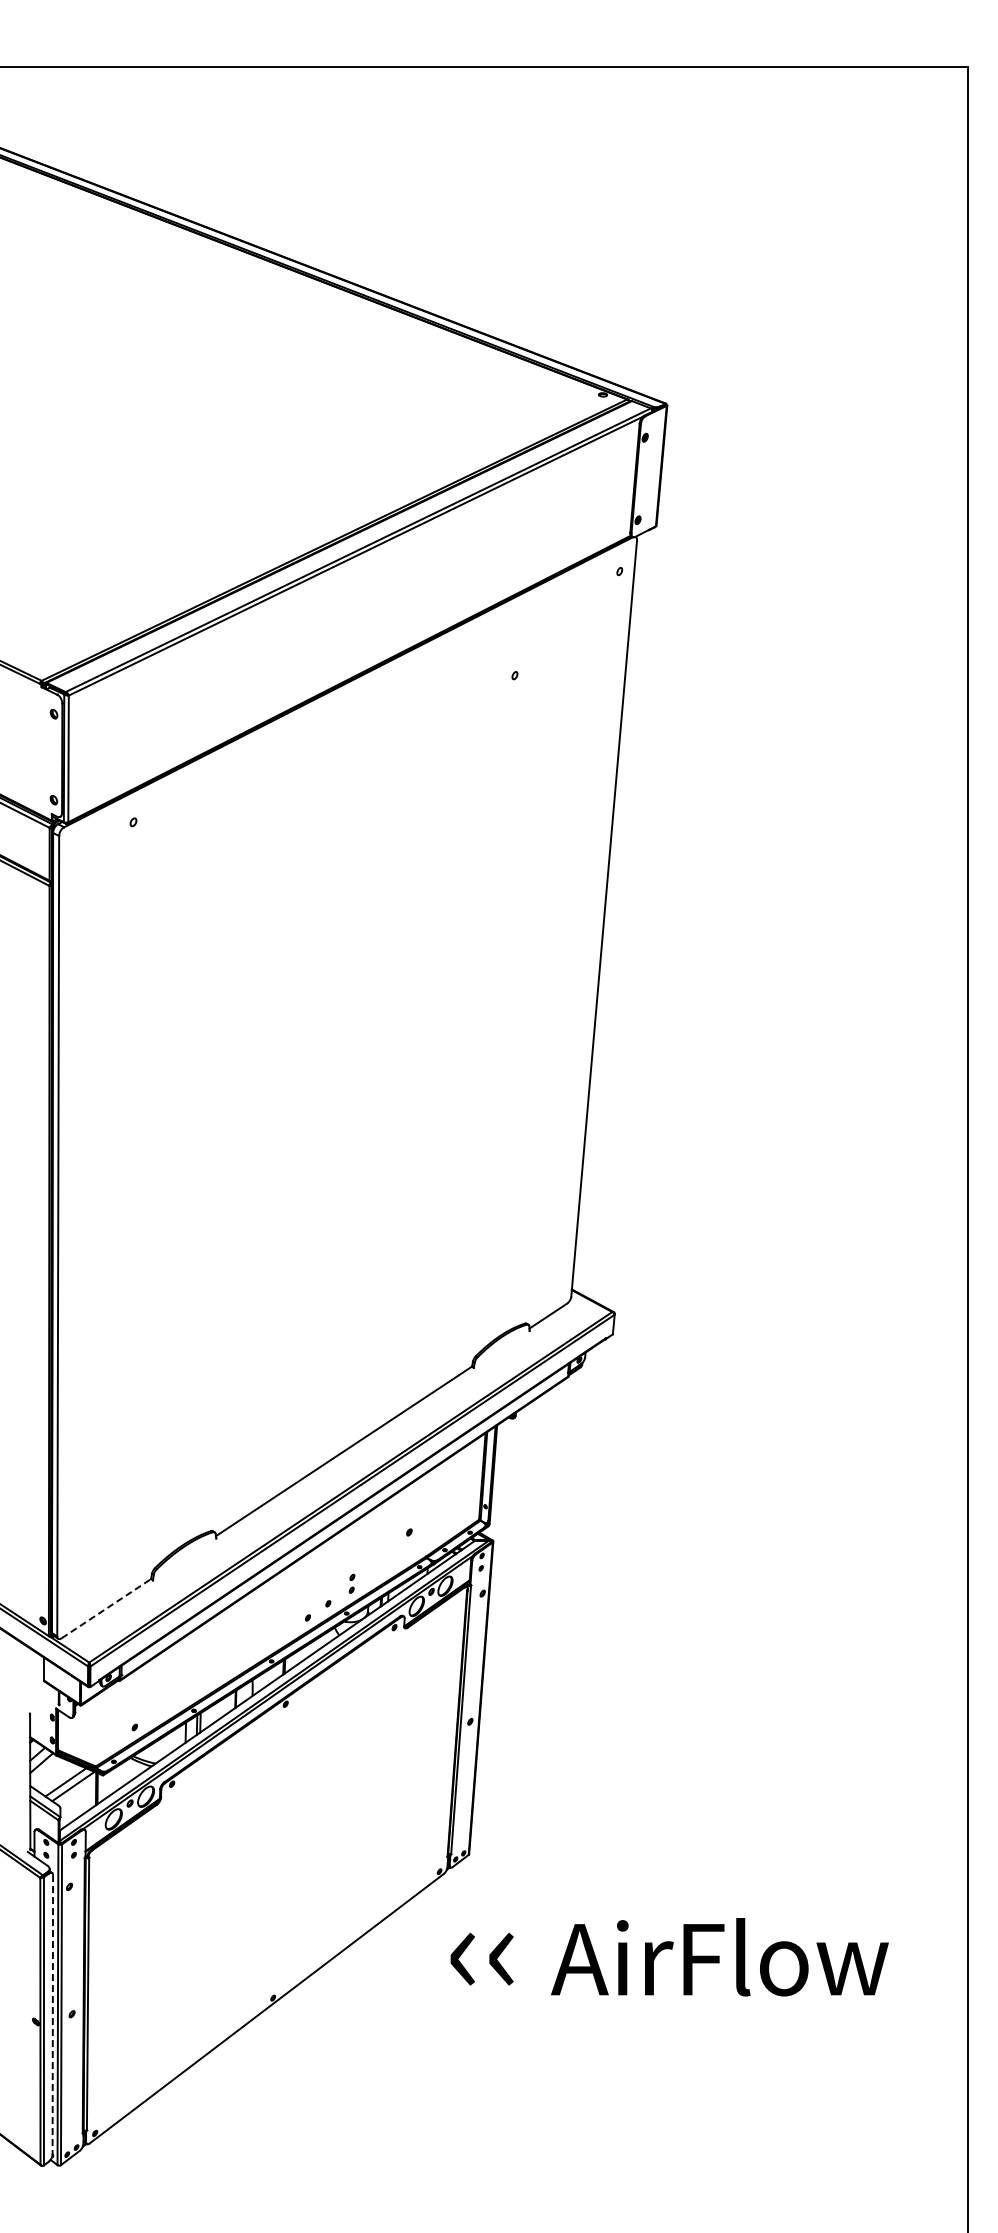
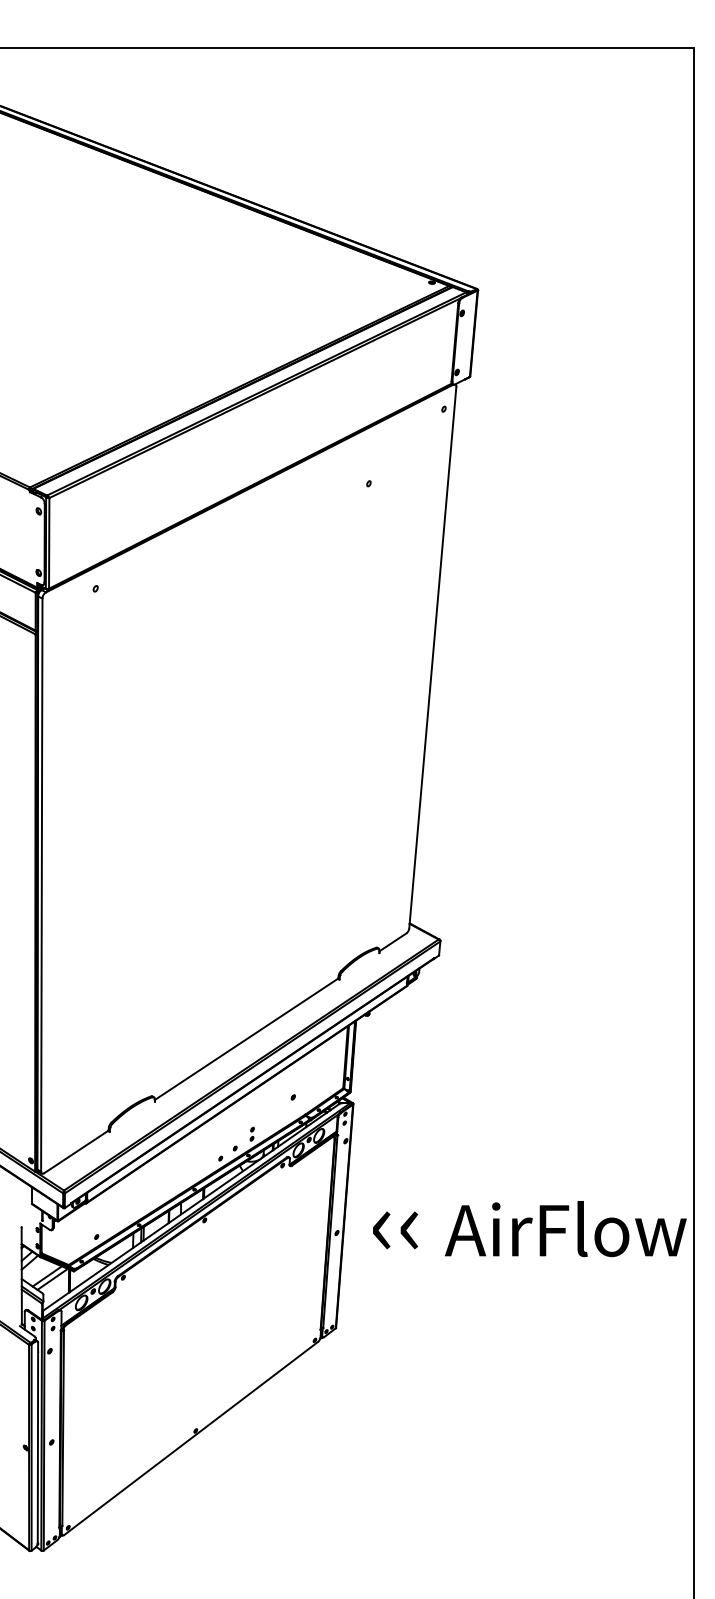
line: (106, 1608) -> (76, 1151), dashed -> solid
text: (669, 1957) -> (529, 1229), moved
line: (52, 2015) -> (37, 1443), dashed -> solid

